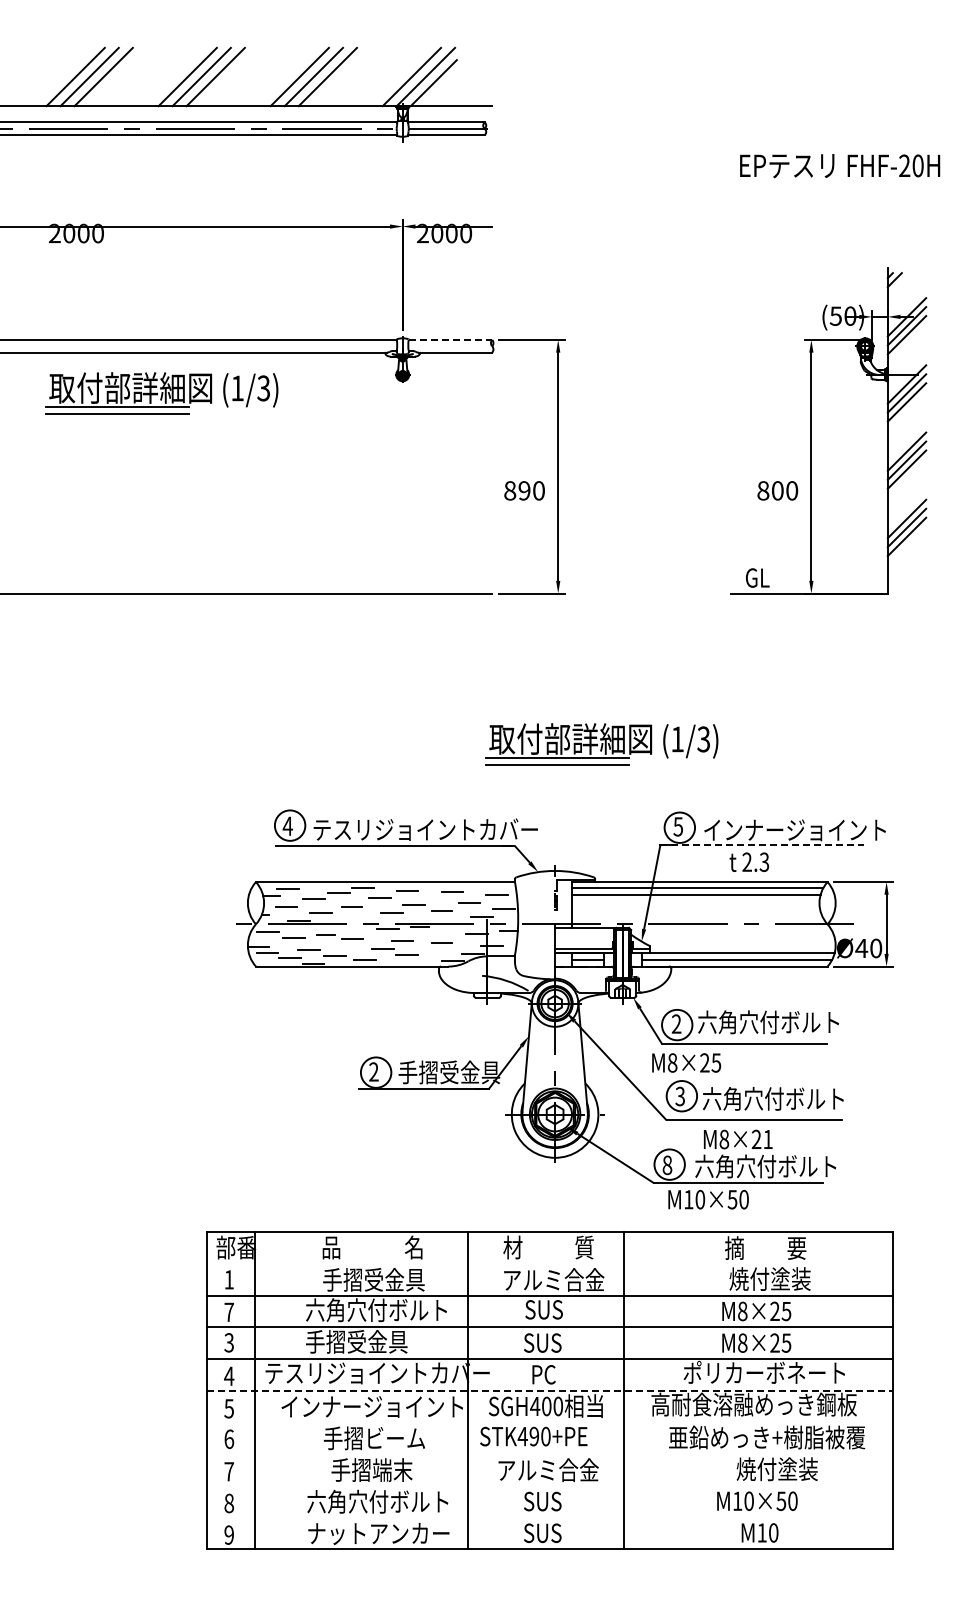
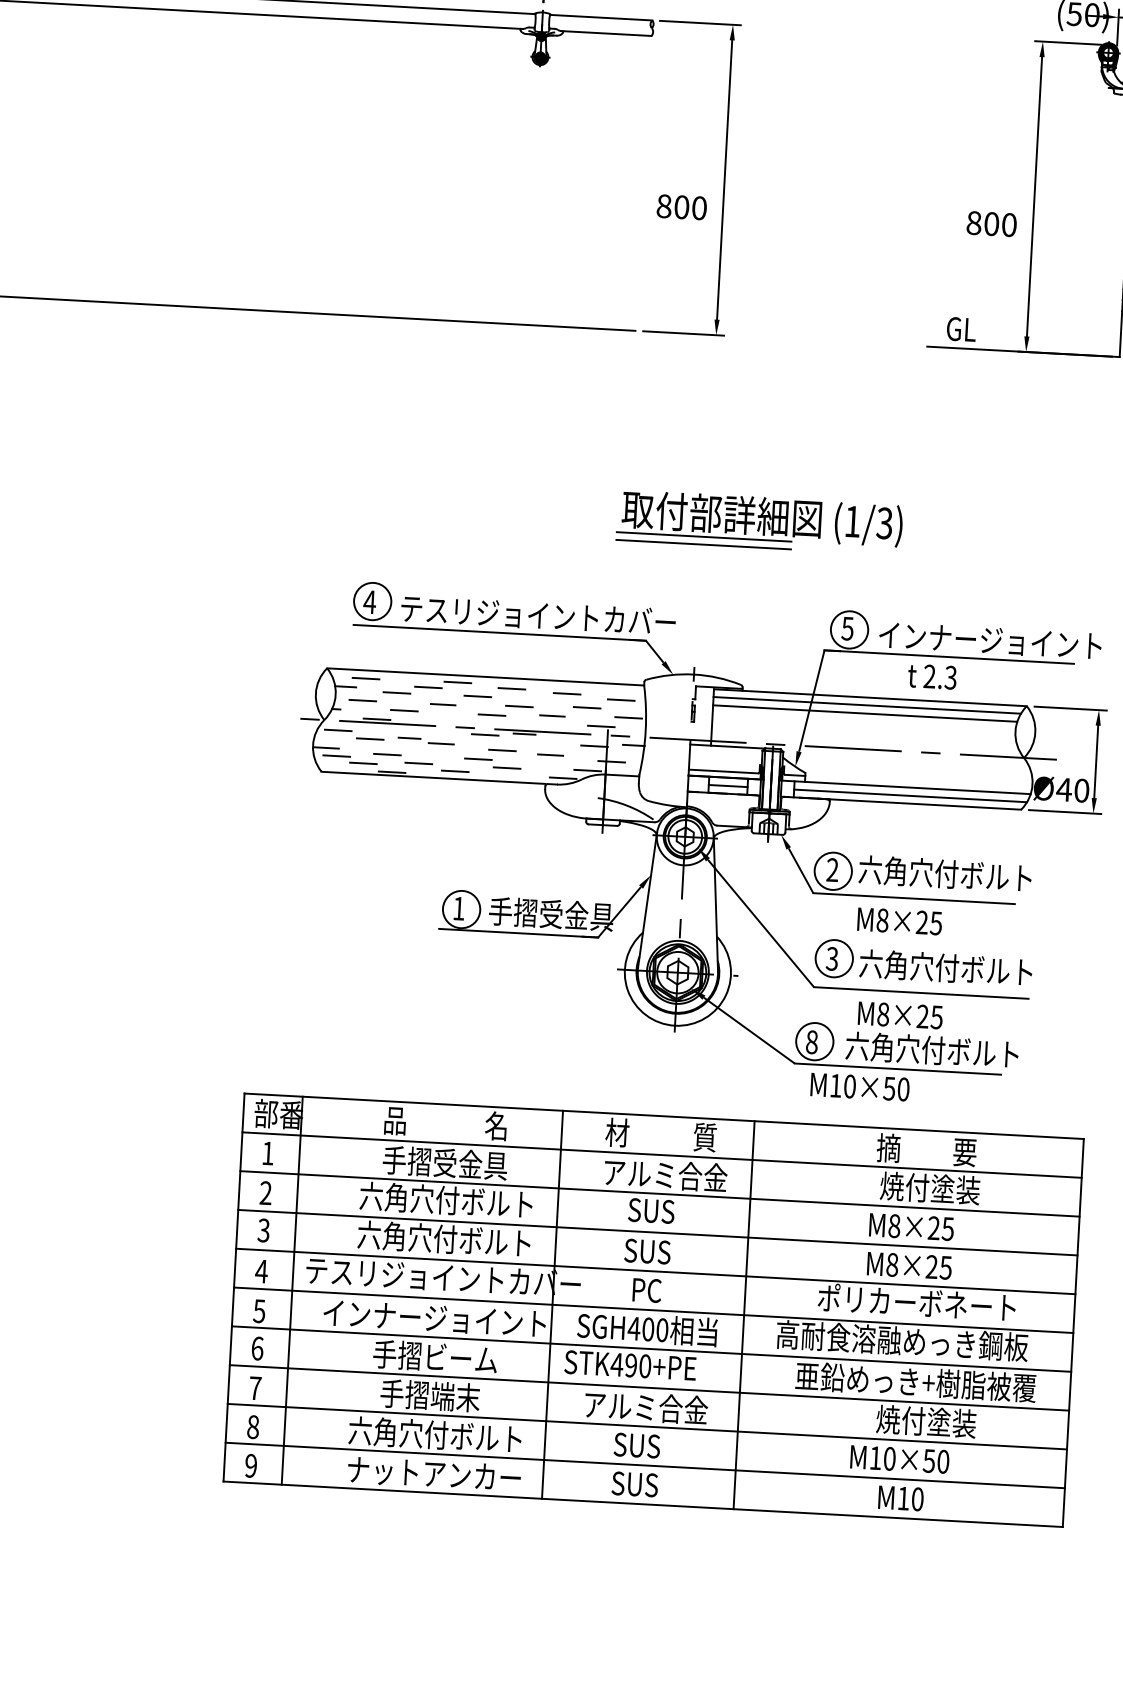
line: (450, 339) -> (601, 17), dashed -> solid
part: (161, 393) -> (243, 64), removed
text: (524, 490) -> (681, 206), 890 -> 800
line: (762, 845) -> (949, 657), dashed -> solid
text: (686, 1062) -> (899, 920), moved
text: (373, 1071) -> (458, 907), 2 -> 1
text: (767, 1139) -> (936, 1017), M8×21 -> M8×25
line: (550, 1263) -> (662, 1154), added
text: (229, 1311) -> (266, 1192), 7 -> 2
text: (376, 1341) -> (444, 1238), 手摺受金具 -> 六角穴付ボルト
line: (550, 1390) -> (653, 1310), dashed -> solid
line: (550, 1422) -> (651, 1349), added
line: (550, 1453) -> (649, 1387), added
line: (550, 1485) -> (647, 1426), added
line: (550, 1517) -> (645, 1465), added

